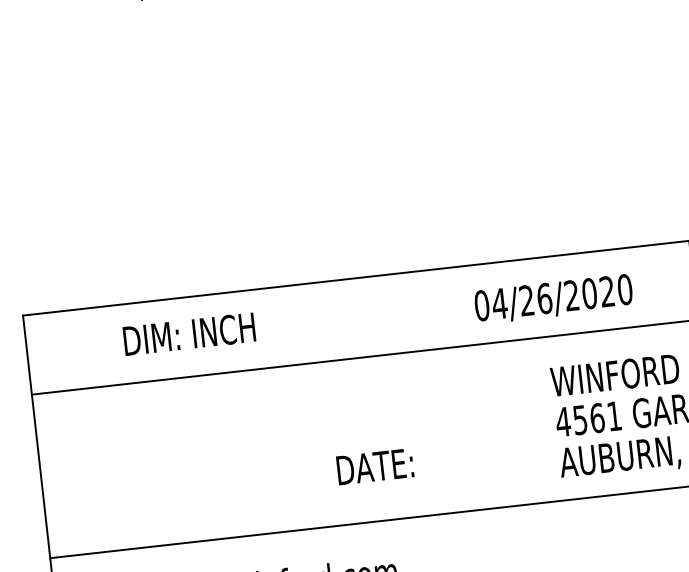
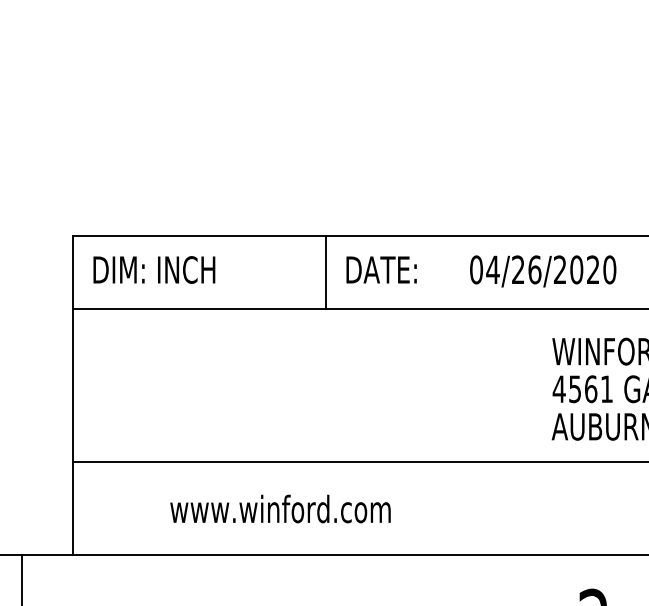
text: (554, 299) -> (543, 271), moved
line: (298, 324) -> (325, 272), added
text: (189, 333) -> (154, 269), moved
text: (375, 466) -> (381, 269), moved

